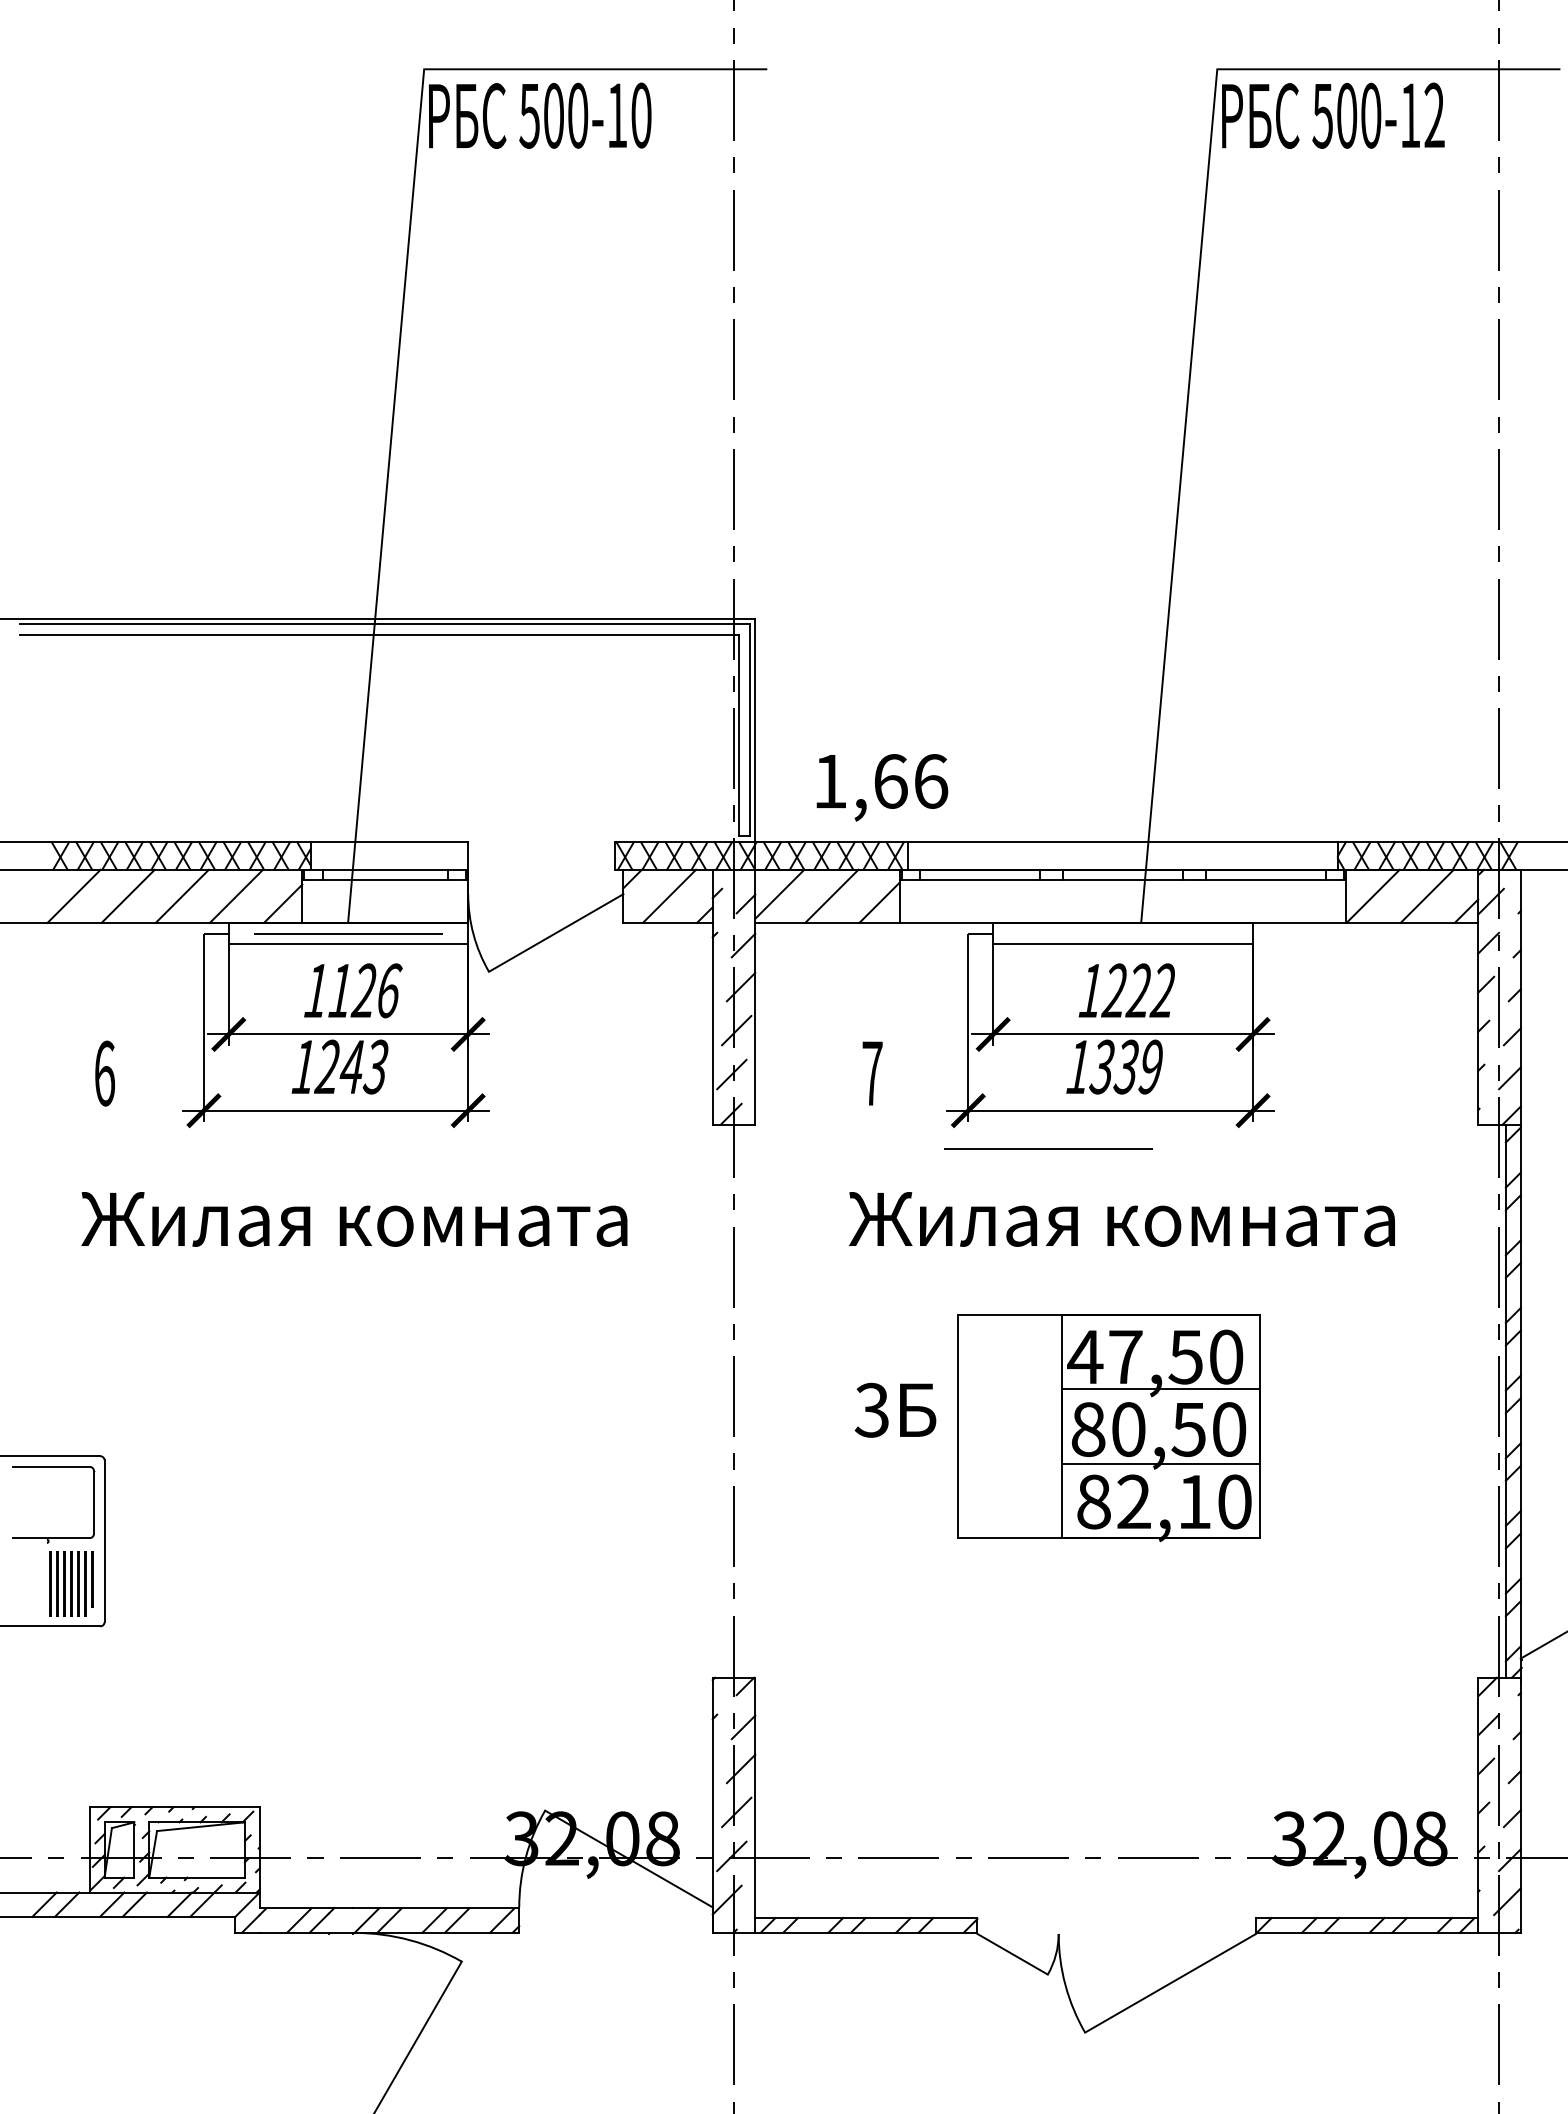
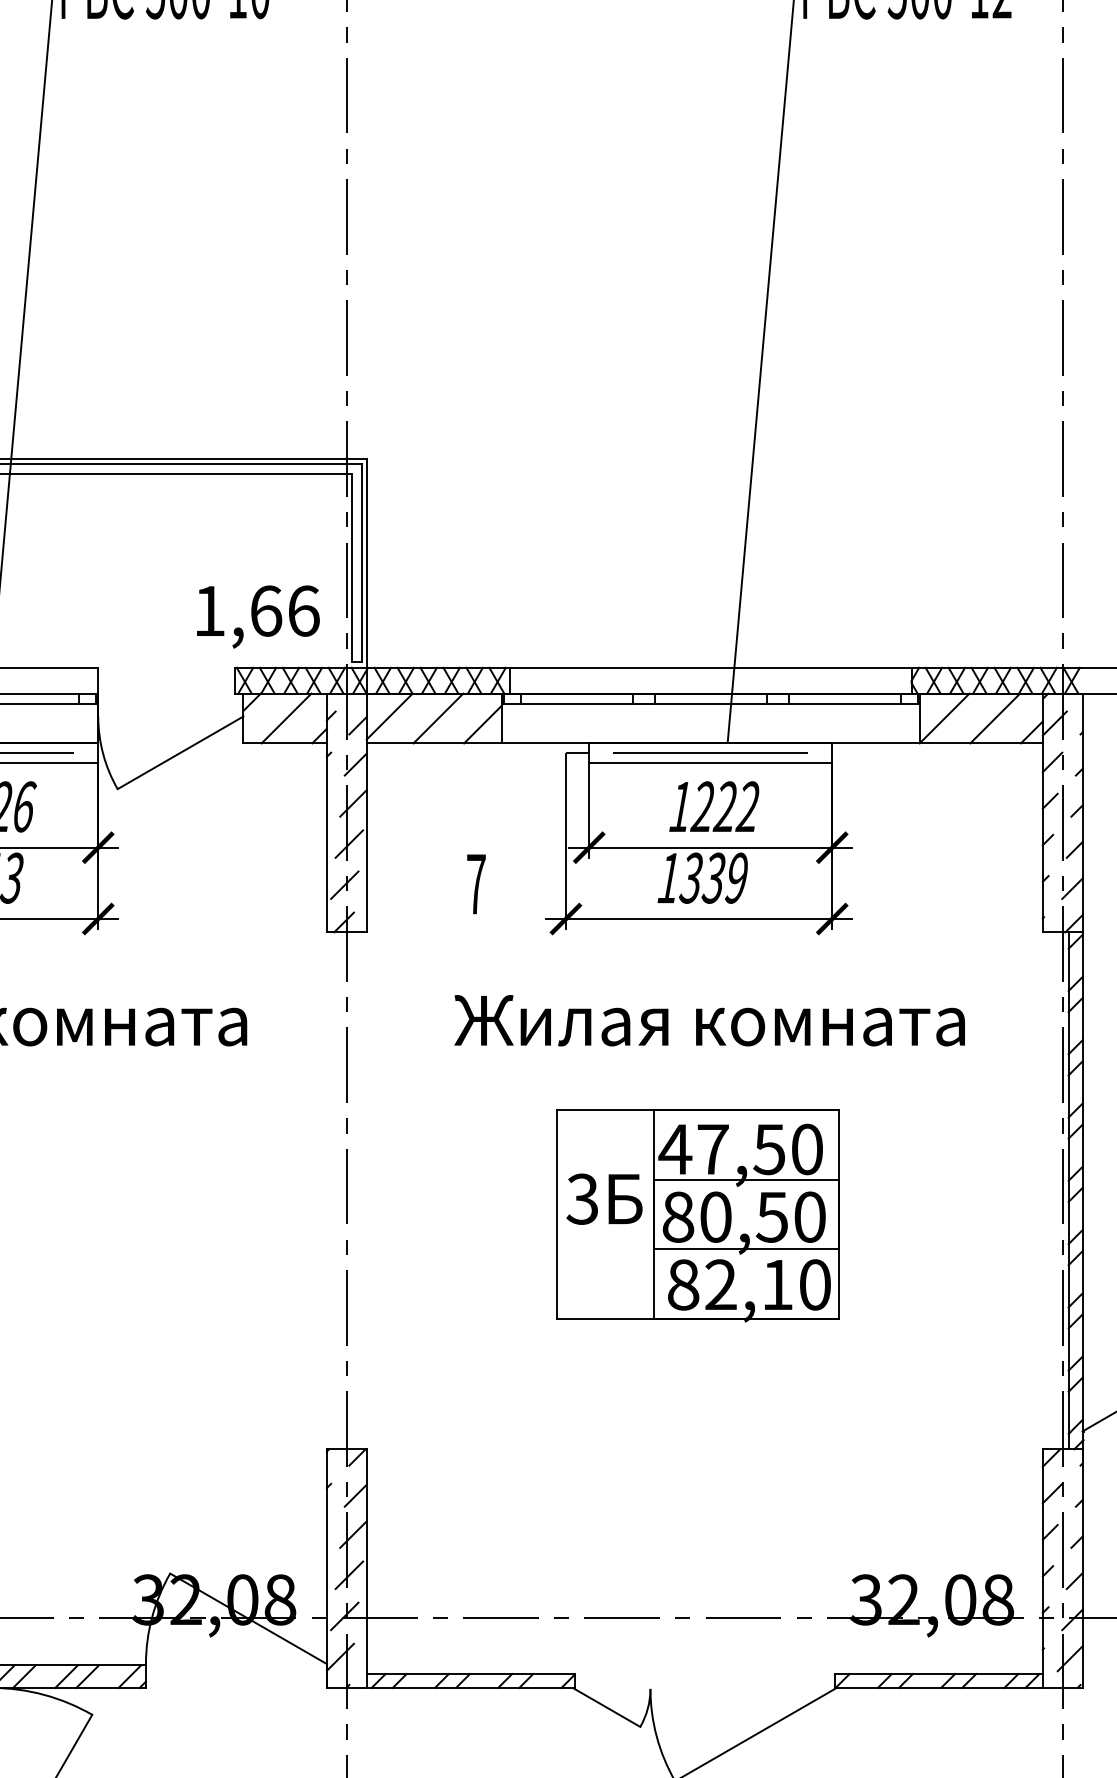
text: (882, 787) -> (258, 616), moved
line: (1048, 1148) -> (711, 753), moved
text: (895, 1409) -> (604, 1198), moved

